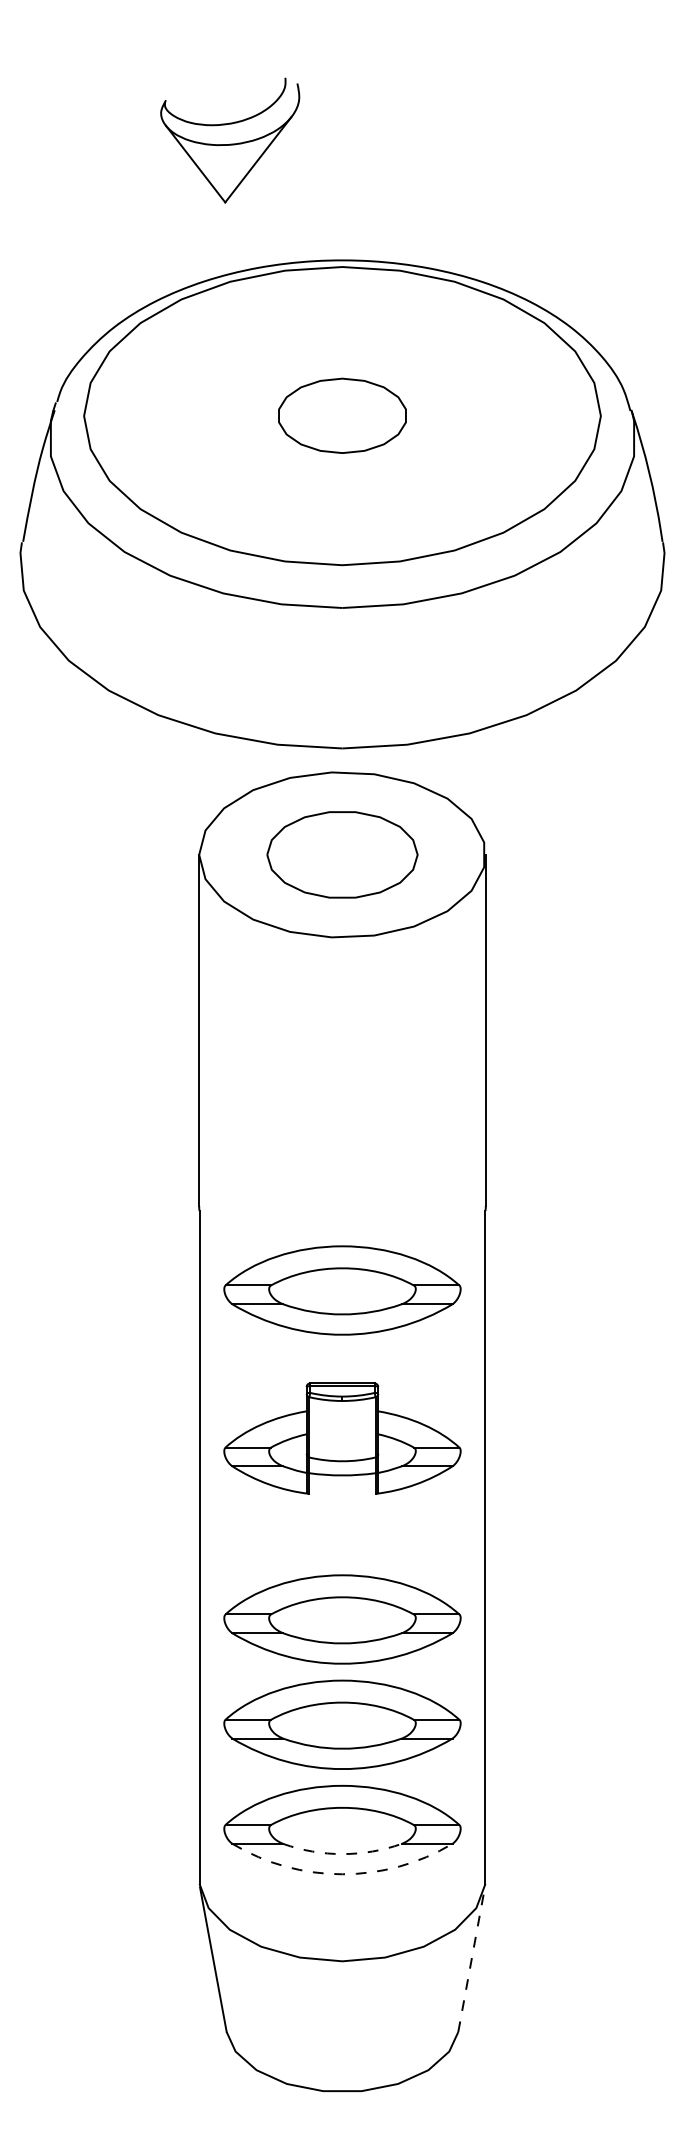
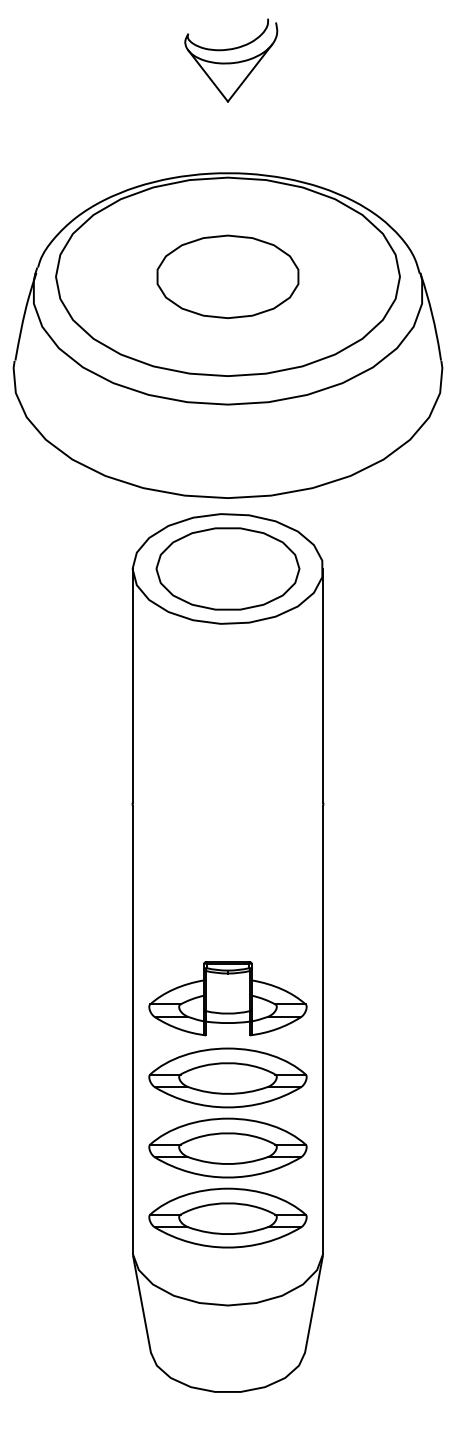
part: (230, 140) -> (231, 60), moved
part: (341, 415) -> (227, 276), size x1.67
part: (341, 854) -> (227, 568), size x1.43
part: (341, 1289) -> (227, 858), removed
part: (341, 1438) -> (227, 998), moved
arc: (341, 1854) -> (227, 1234), dashed -> solid
arc: (341, 1874) -> (227, 1247), dashed -> solid
line: (470, 1959) -> (313, 1304), dashed -> solid

